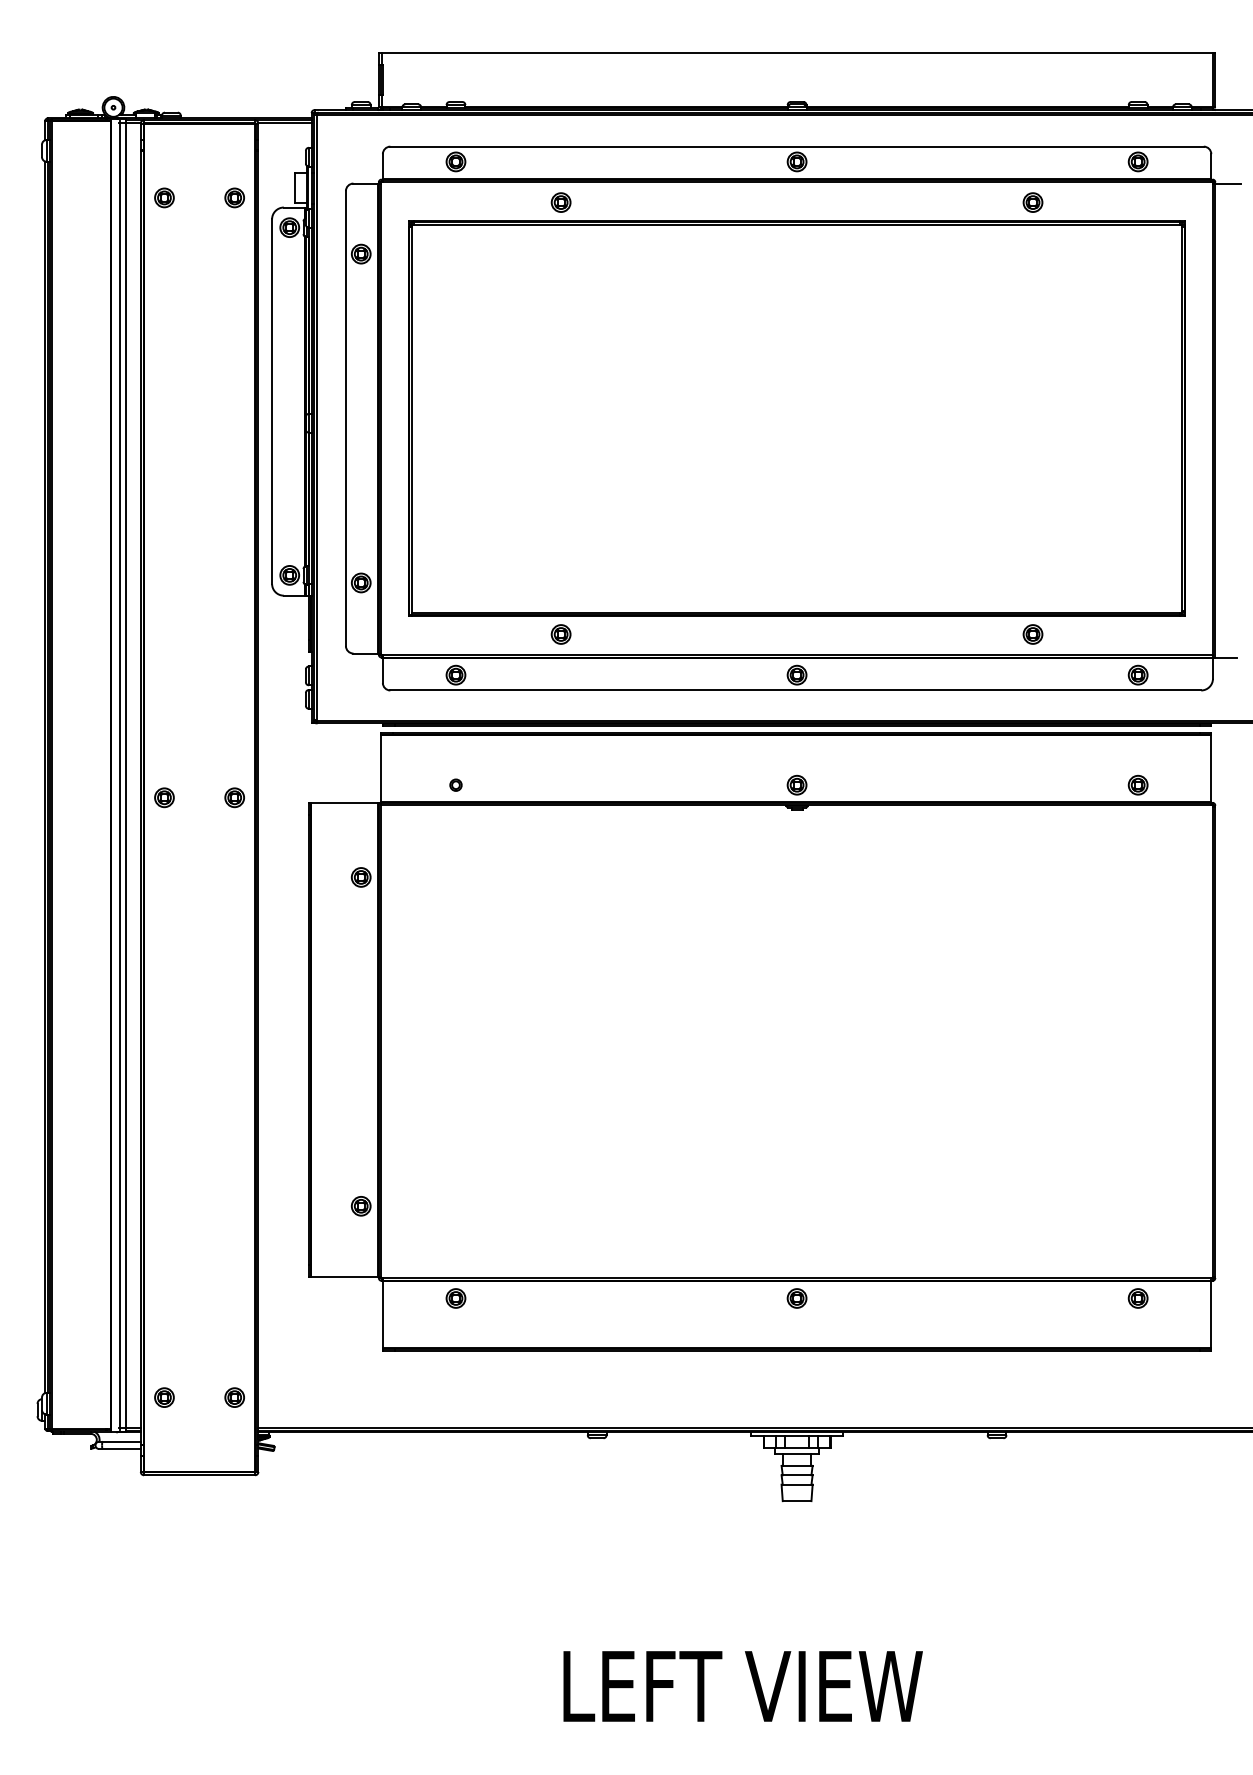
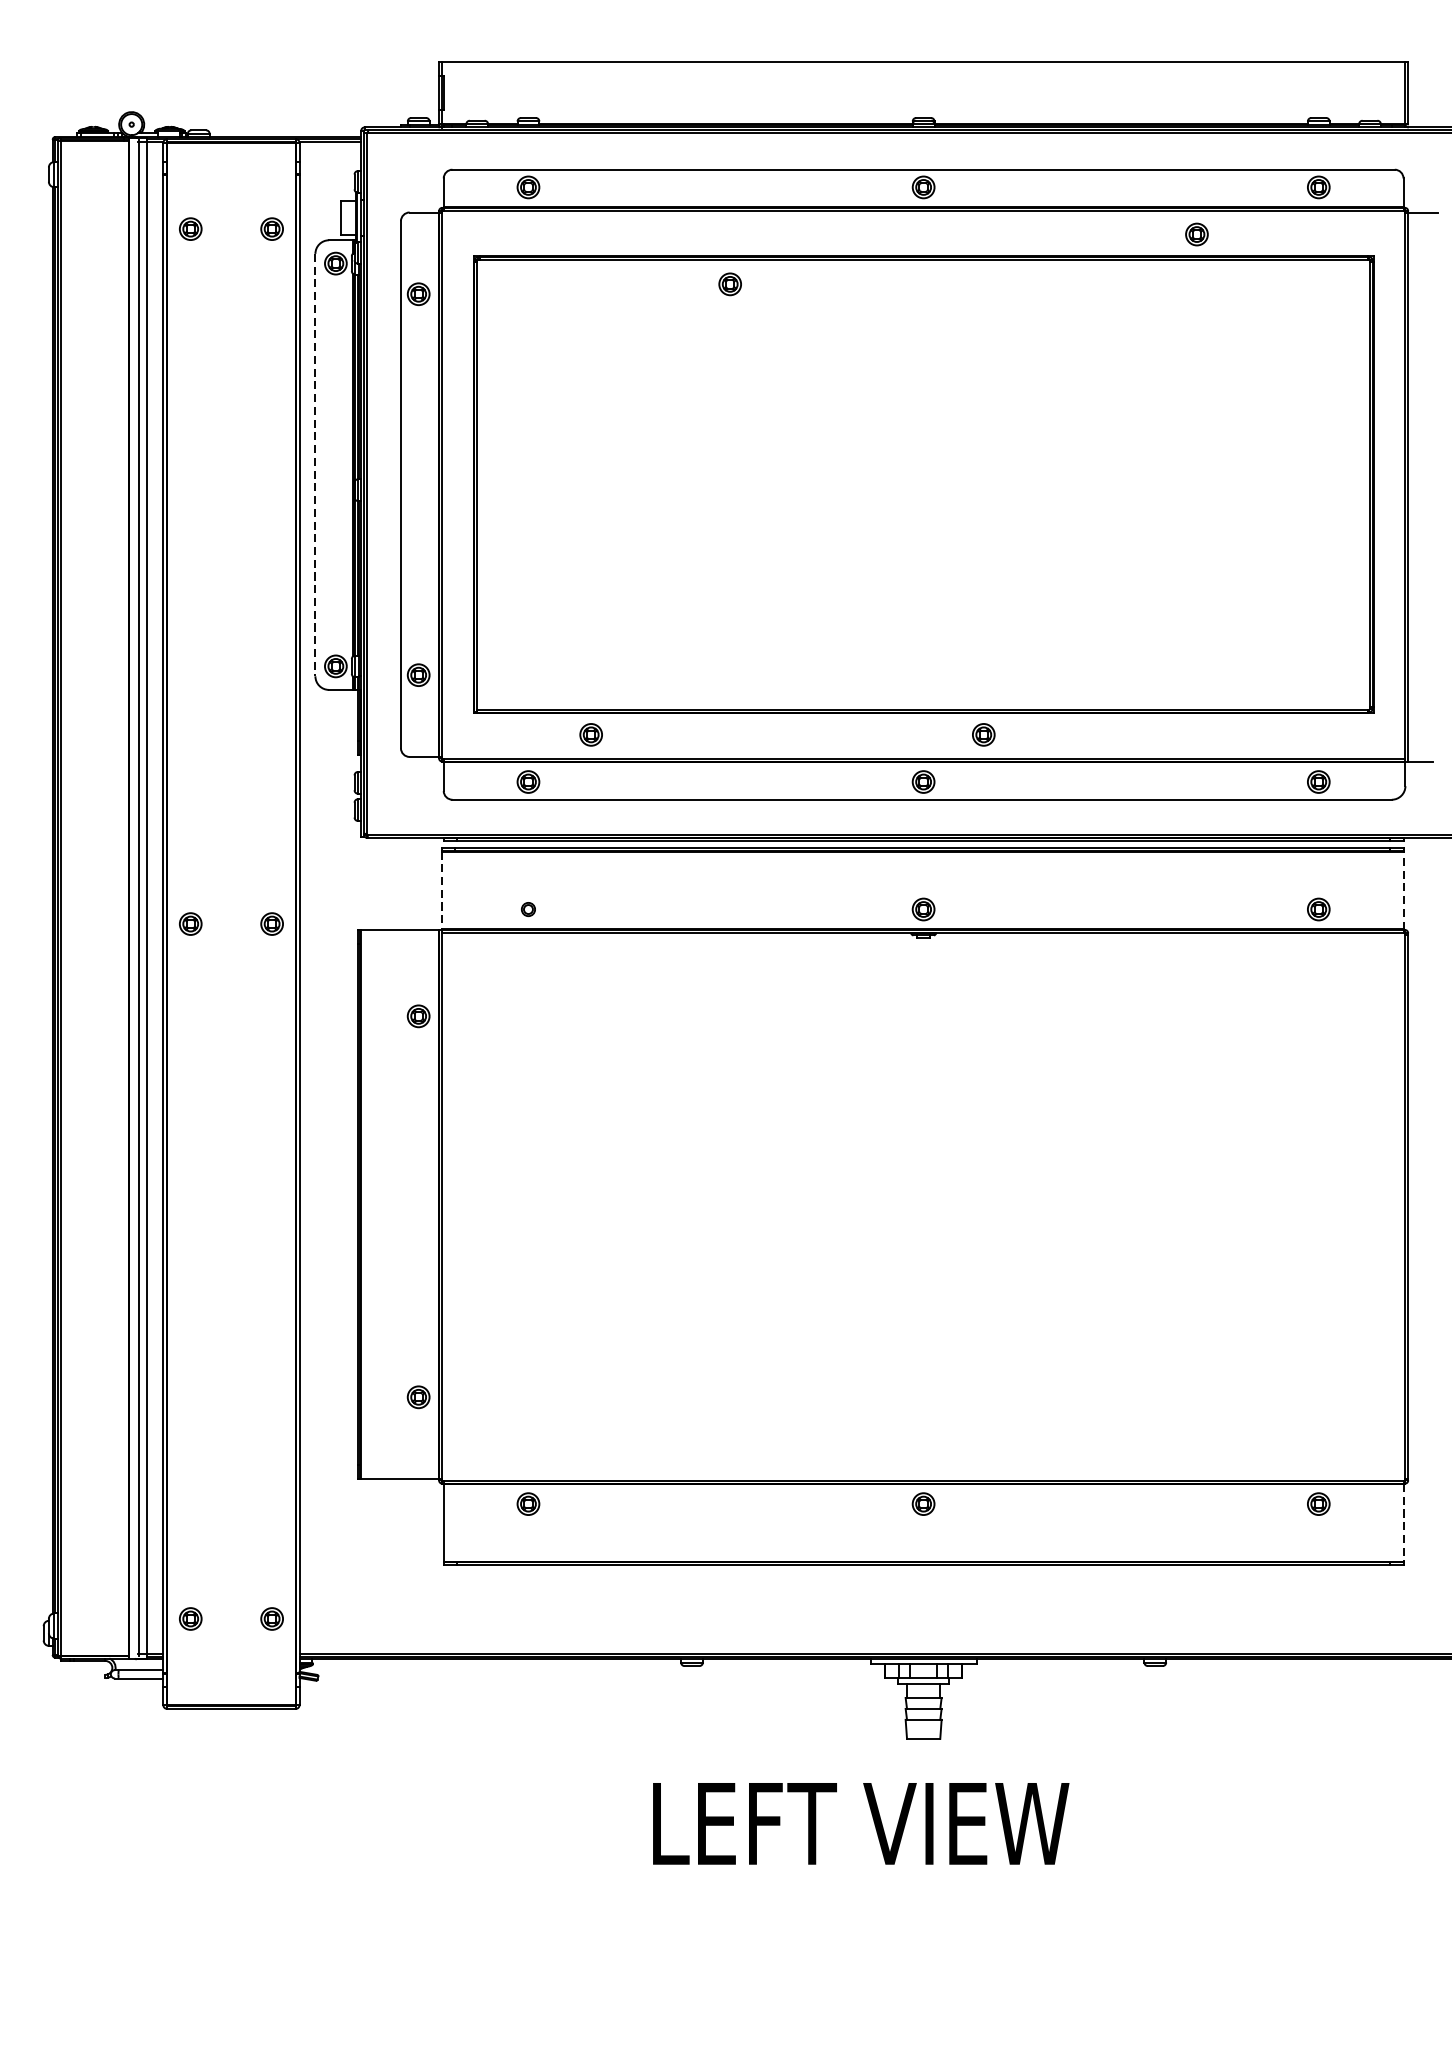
part: (560, 202) -> (729, 284), moved
line: (272, 402) -> (315, 466), solid -> dashed
part: (560, 634) -> (590, 734), moved
part: (1032, 634) -> (983, 734), moved
line: (381, 768) -> (442, 890), solid -> dashed
line: (1211, 768) -> (1403, 890), solid -> dashed
line: (1211, 1314) -> (1403, 1522), solid -> dashed
text: (742, 1686) -> (860, 1823), moved

